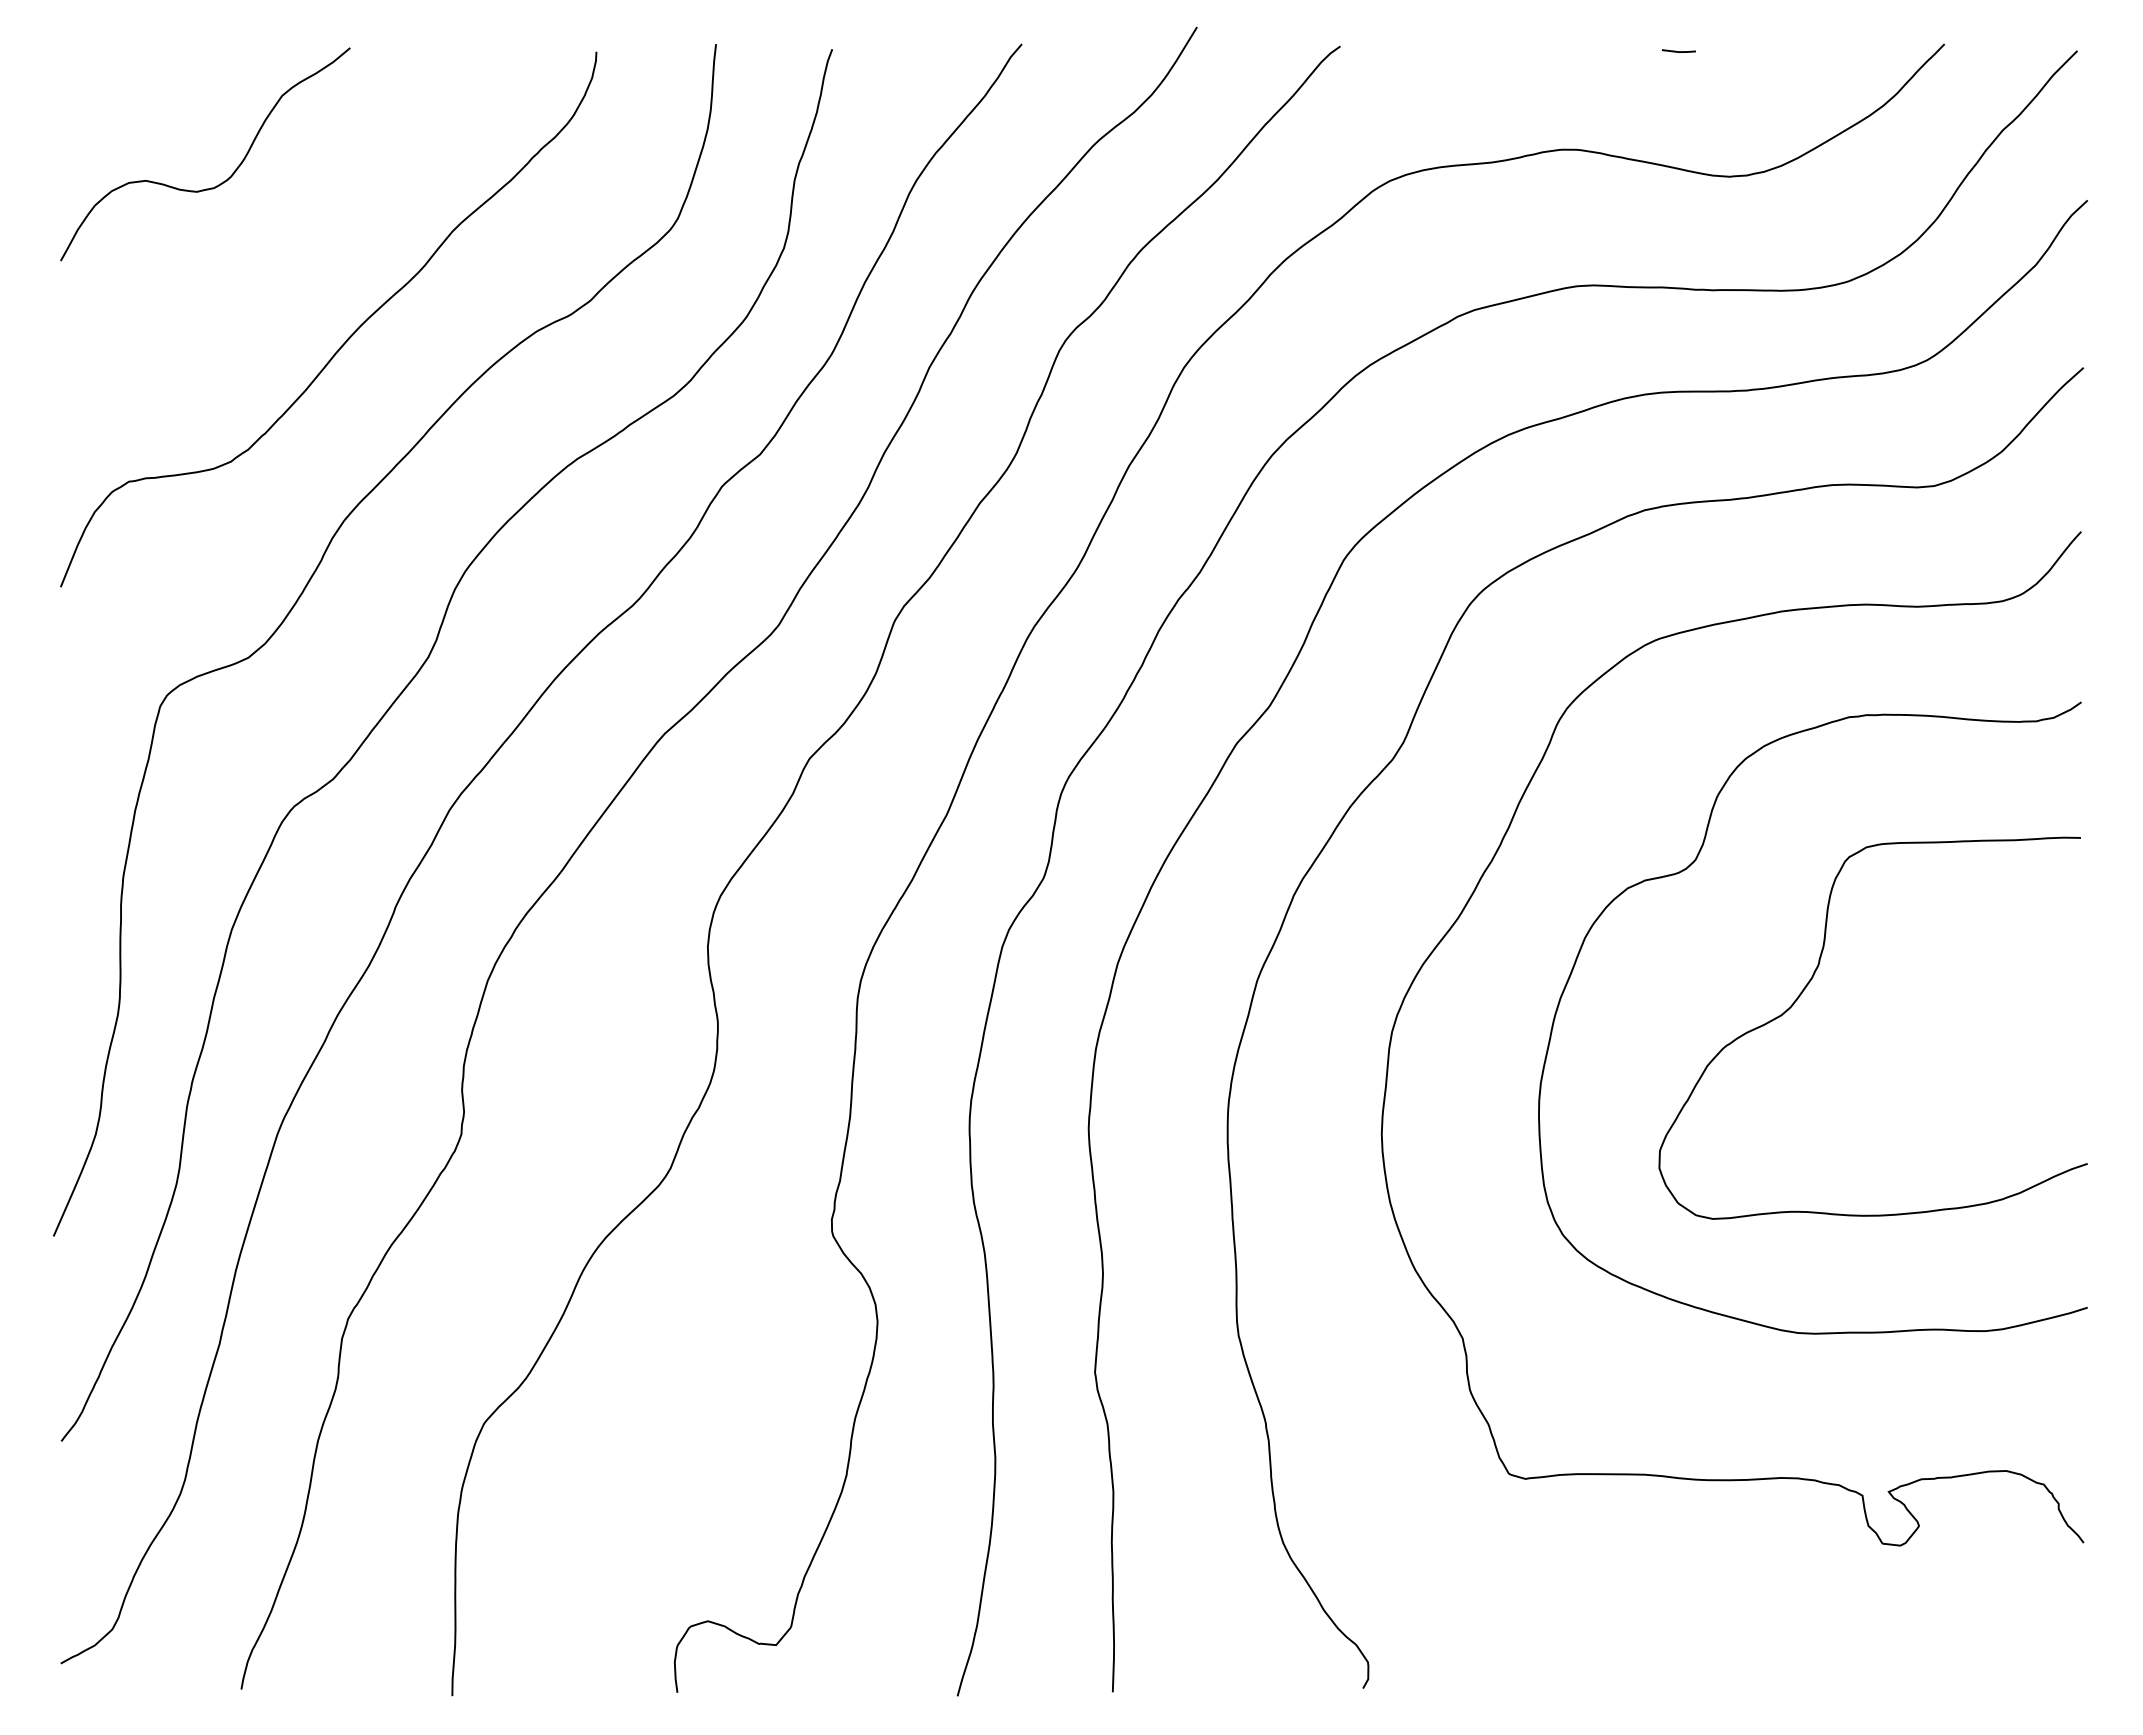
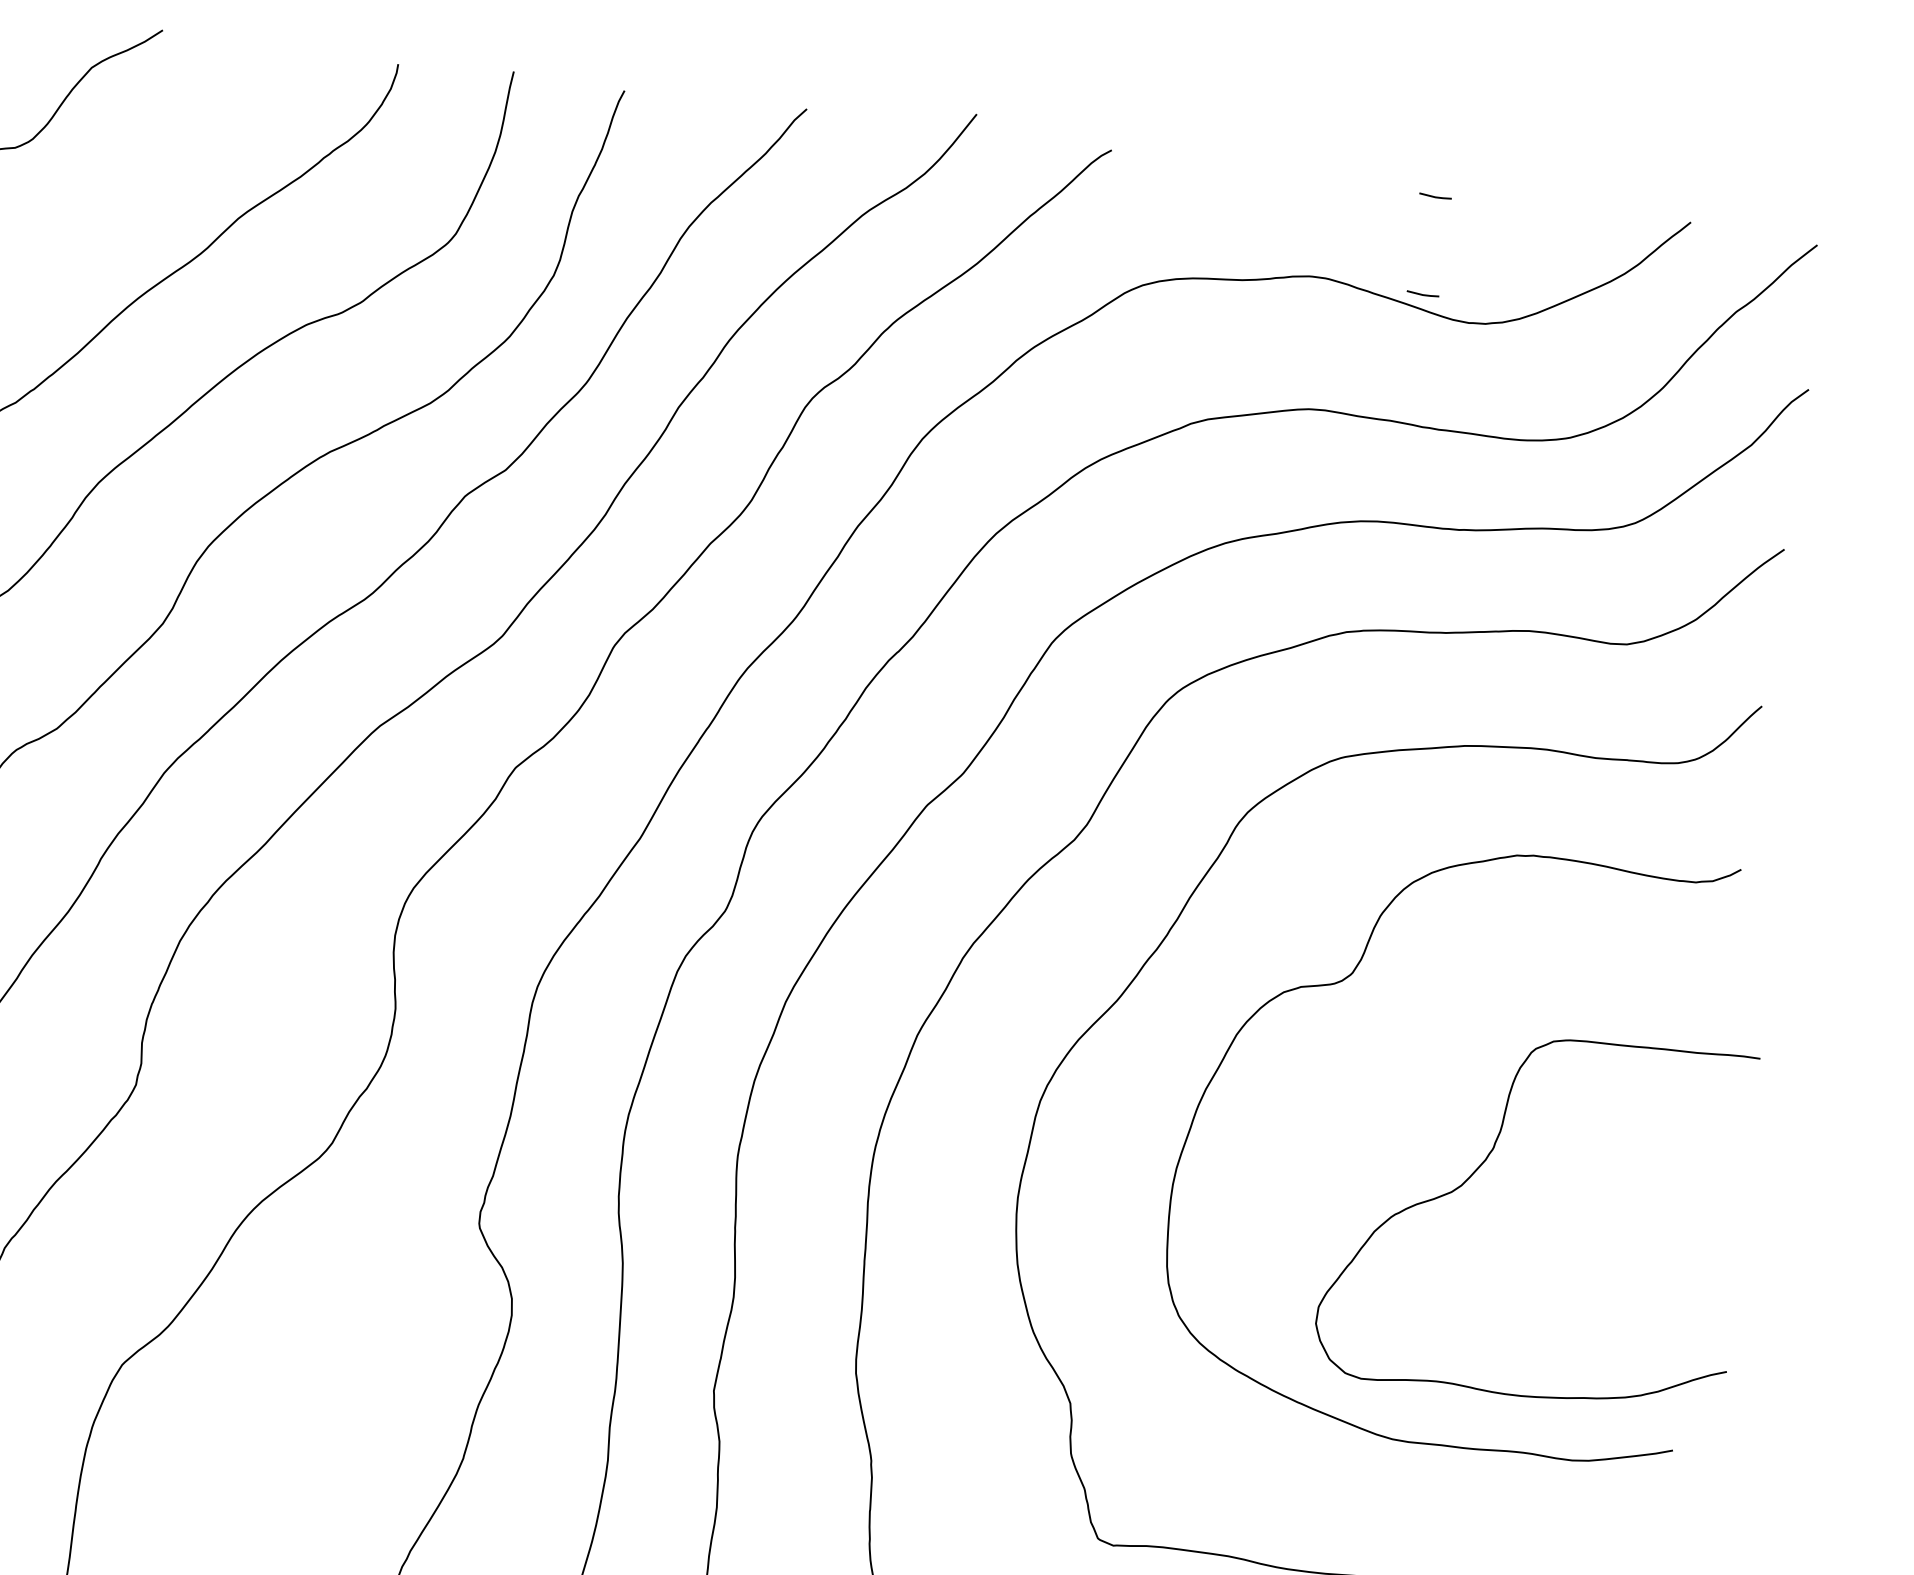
line: (1678, 153) -> (1422, 294), added
curve: (1812, 979) -> (1485, 1161), moved

